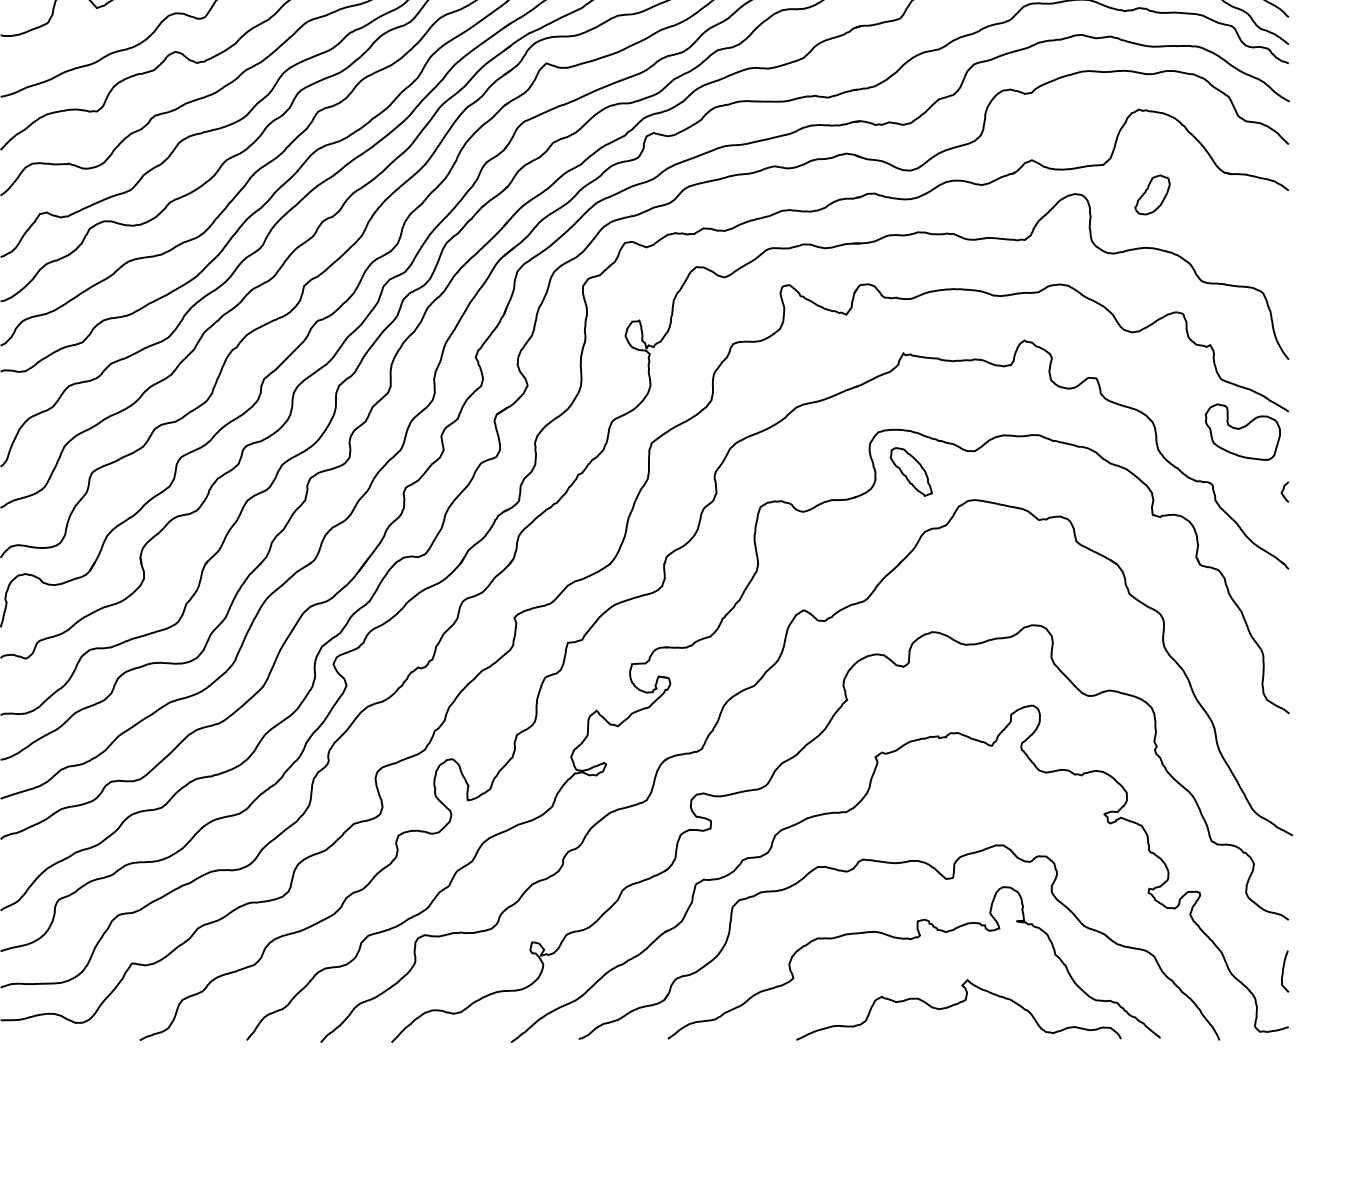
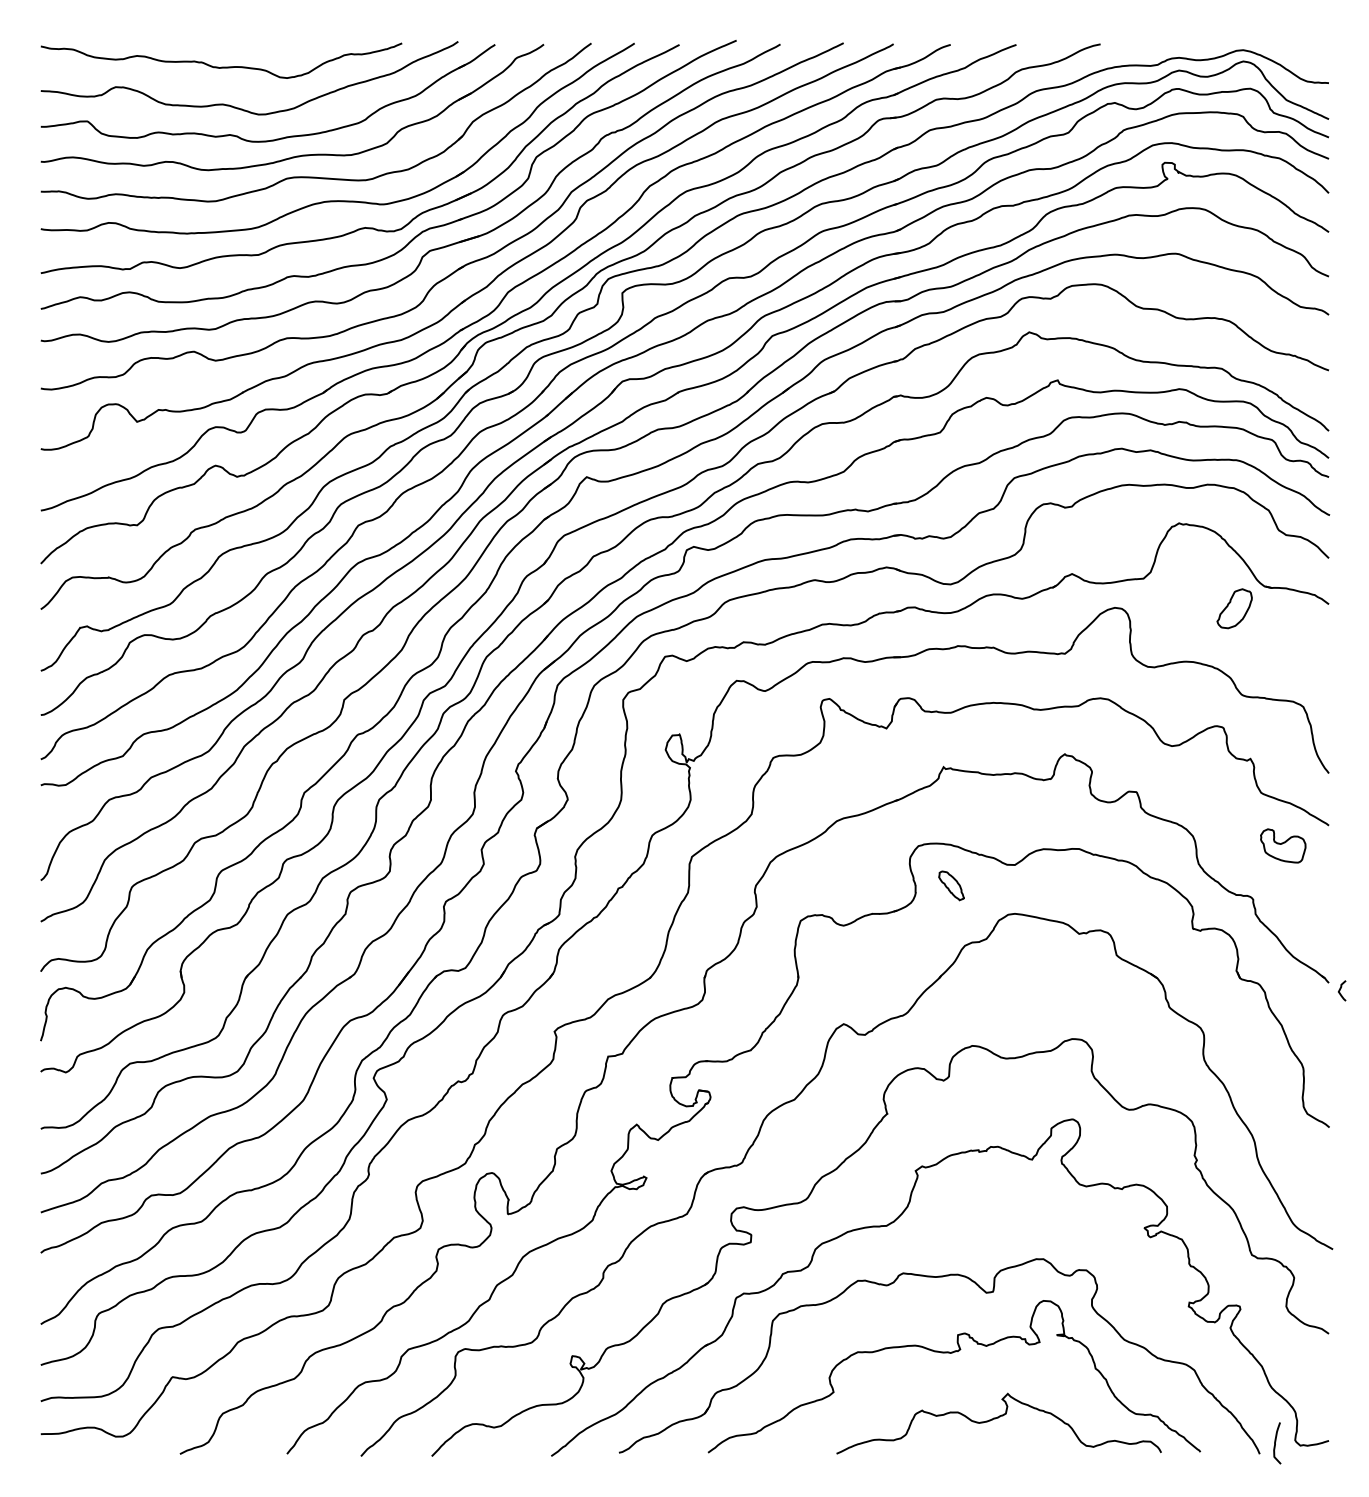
part: (1152, 194) -> (1234, 608), moved
part: (1243, 431) -> (1283, 845), size x0.6
part: (911, 471) -> (951, 885), size x0.6
curve: (1283, 491) -> (1340, 990), moved
curve: (1283, 971) -> (1275, 1443), moved

